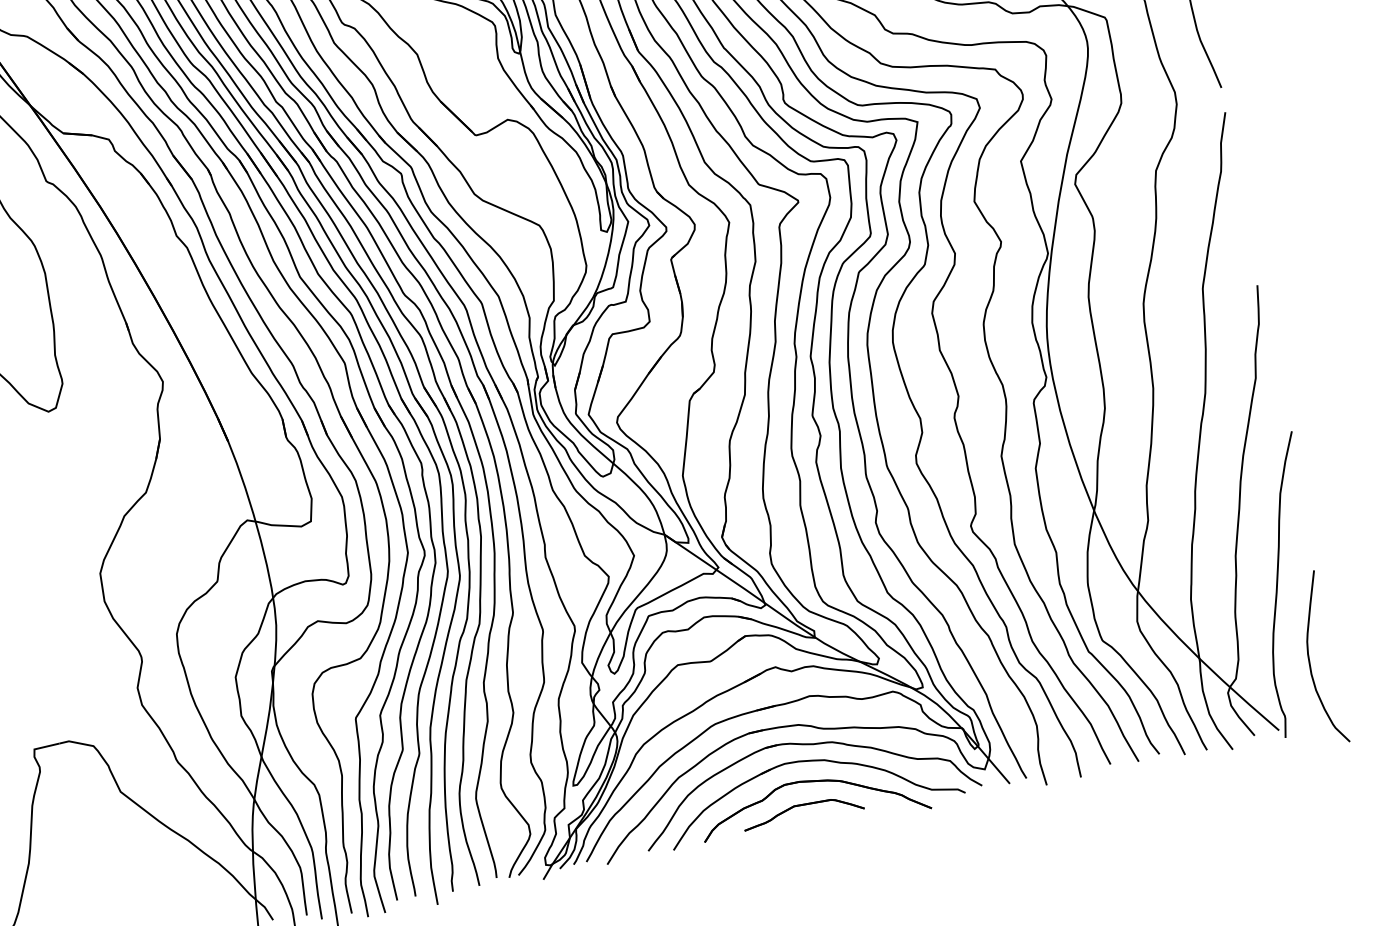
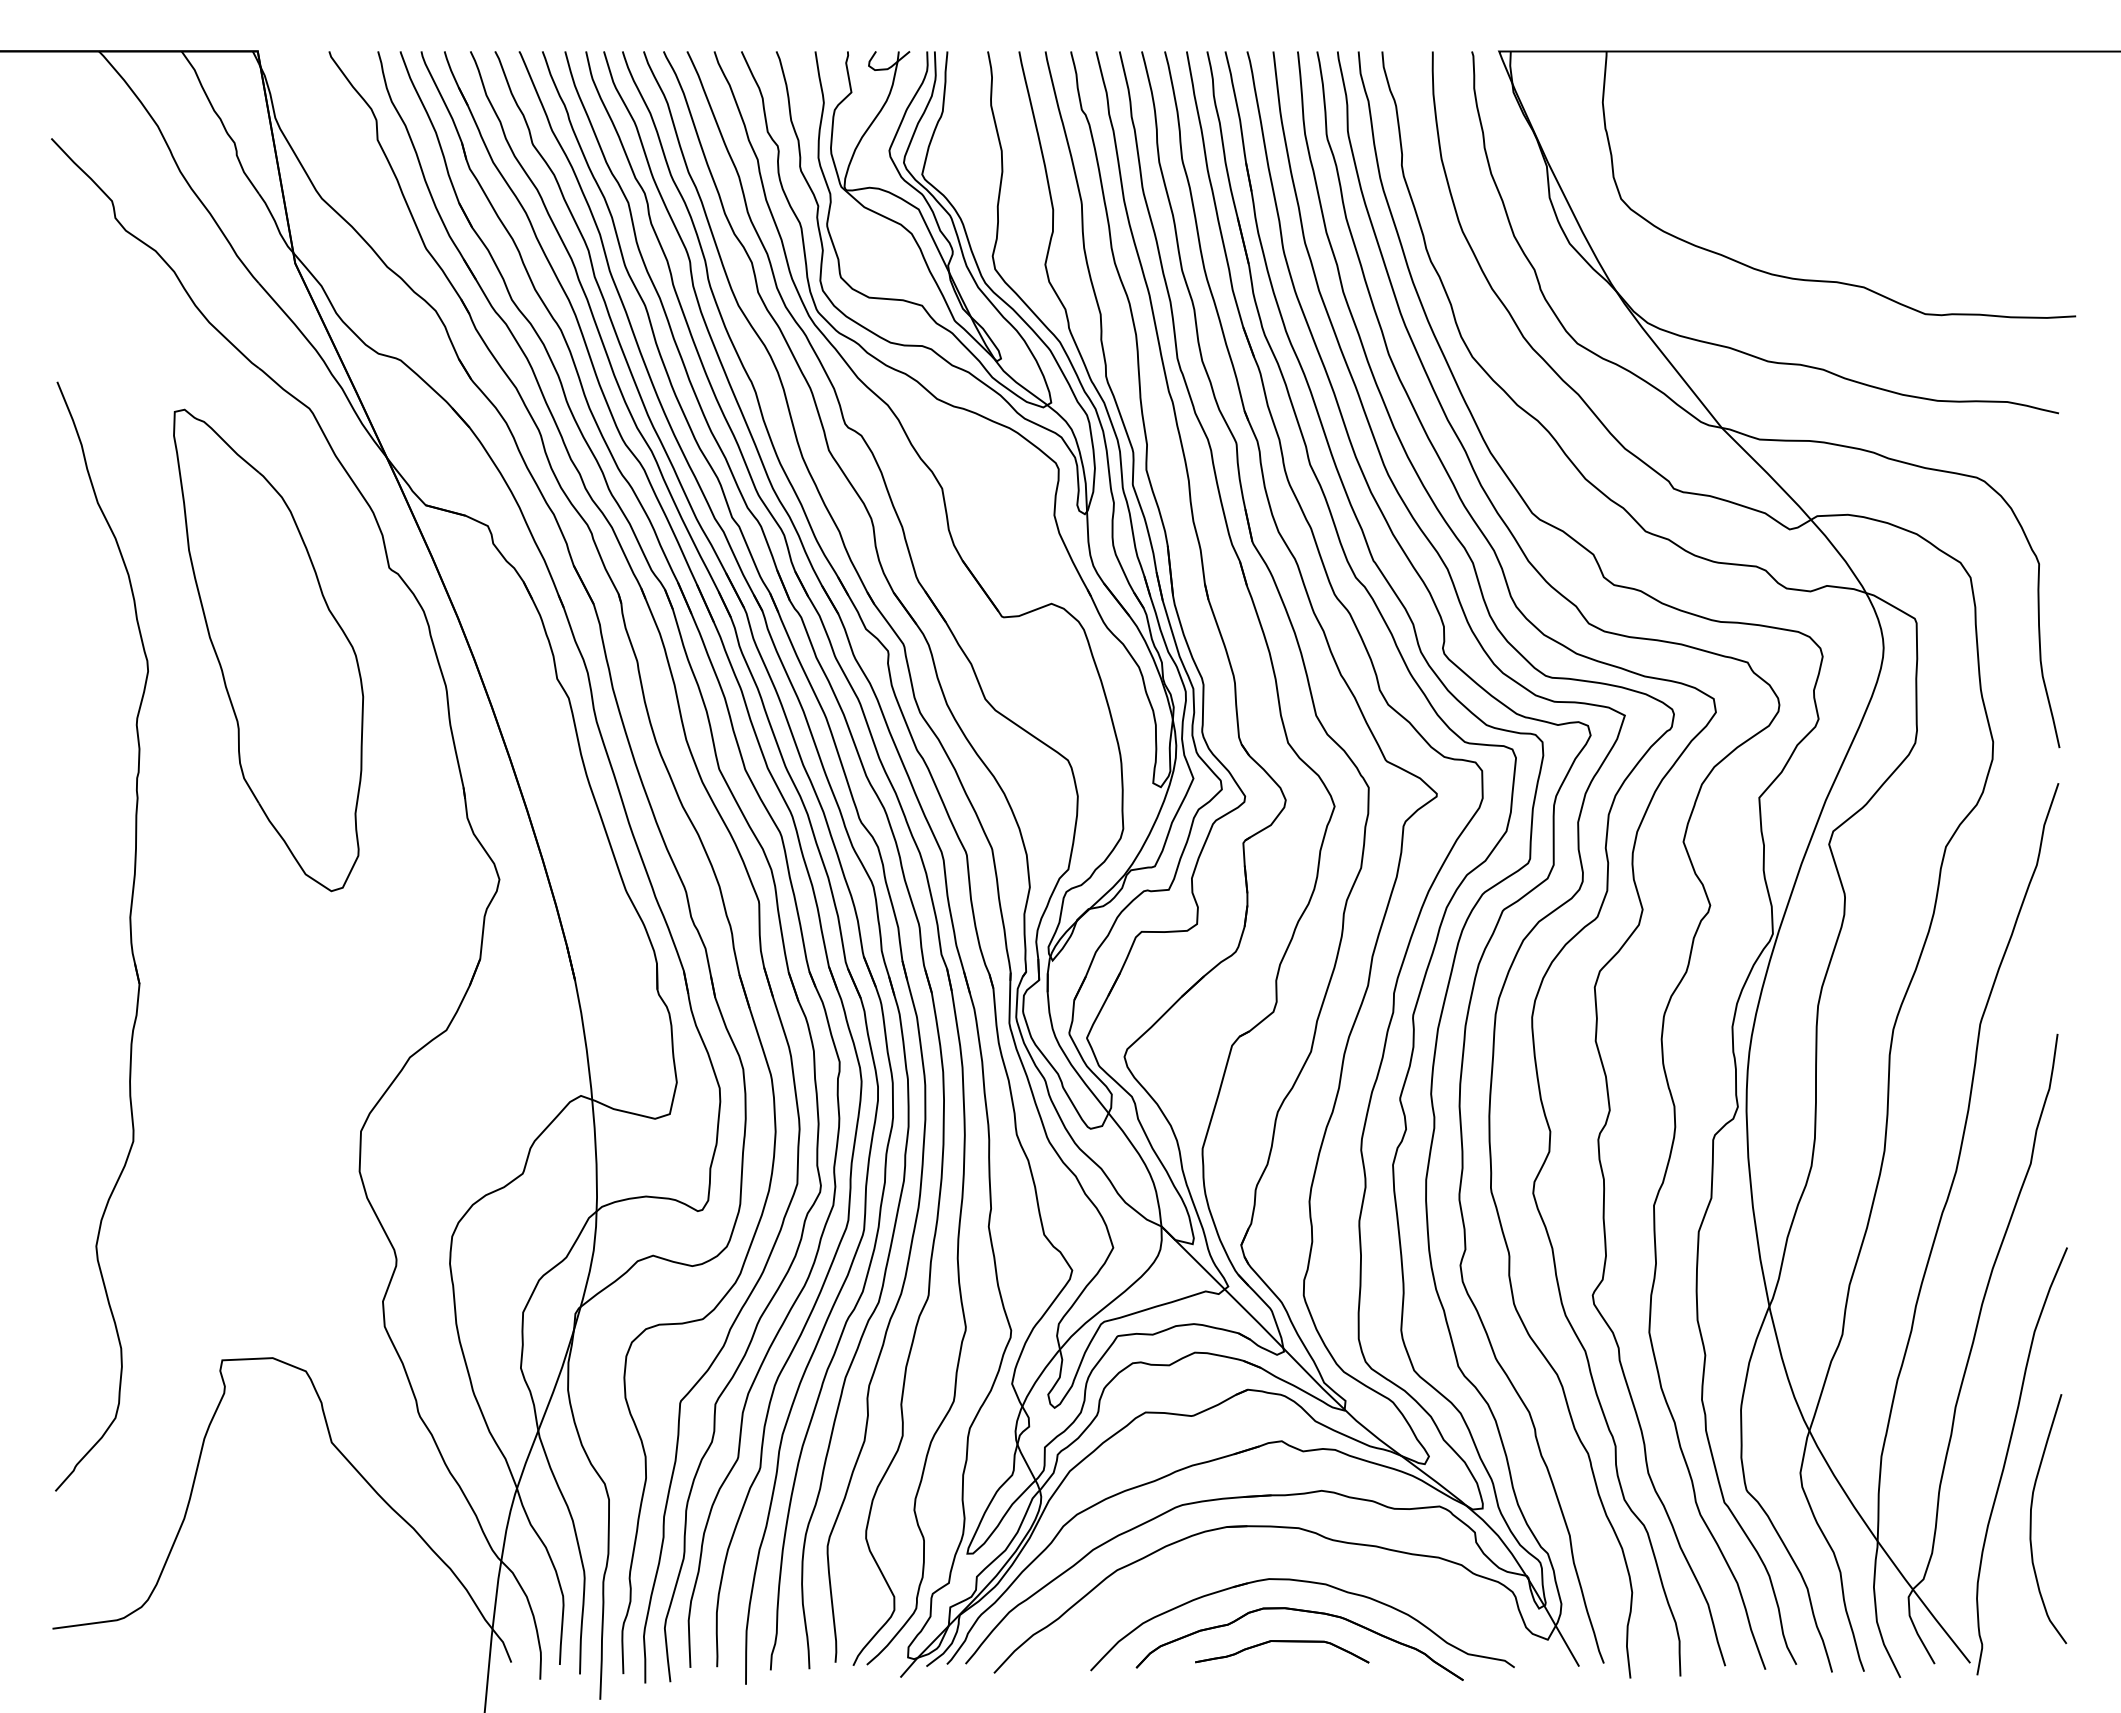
curve: (1309, 660) -> (2031, 1519), moved
part: (805, 745) -> (1303, 1558), removed

